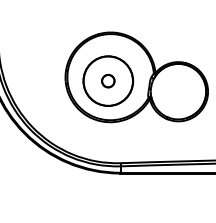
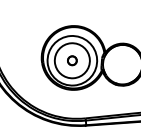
circle: (108, 81) -> (72, 61), size x1.4

